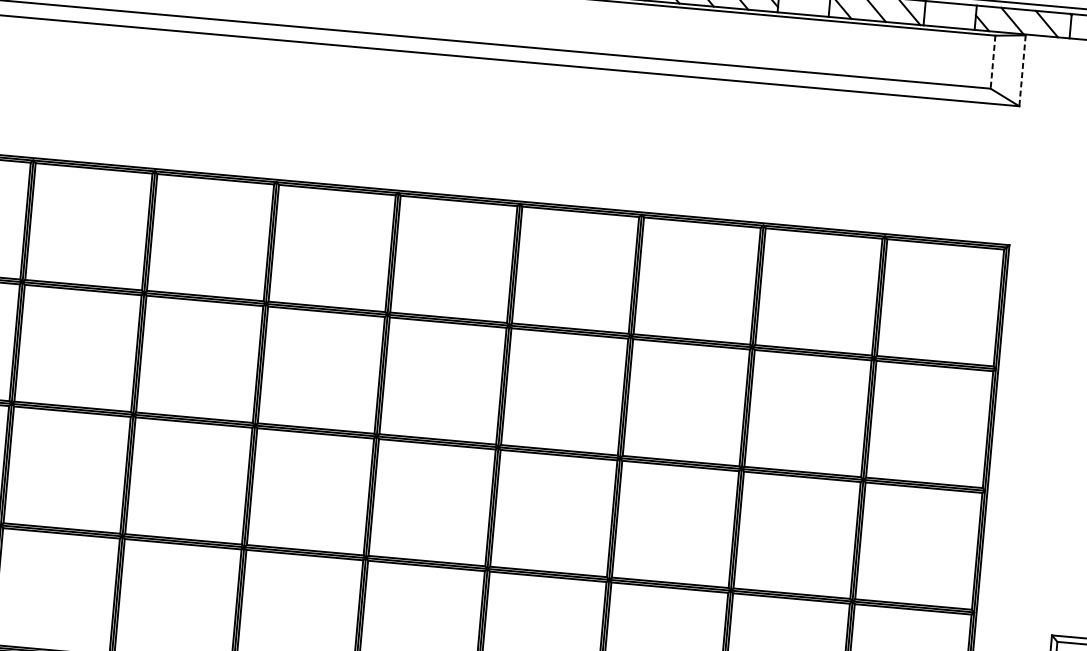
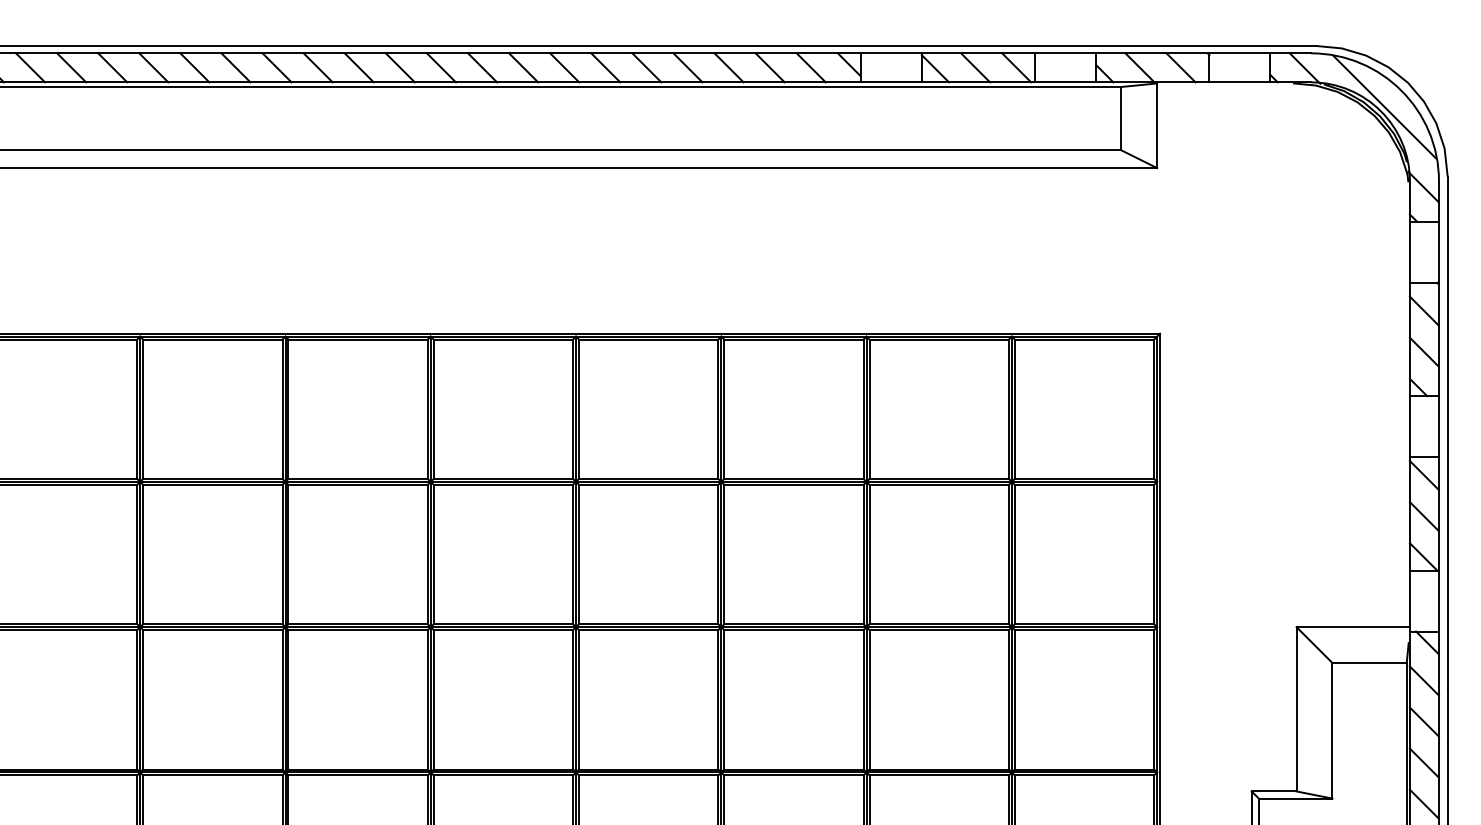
line: (993, 62) -> (1121, 118), dashed -> solid
line: (1022, 71) -> (1157, 126), dashed -> solid

